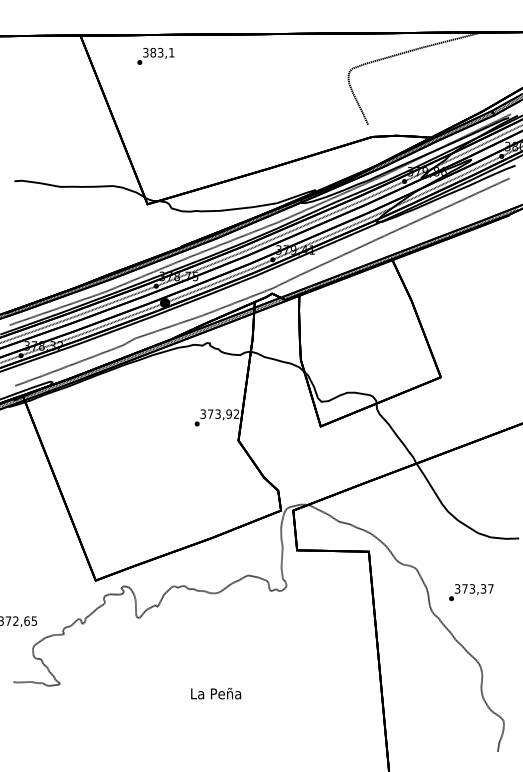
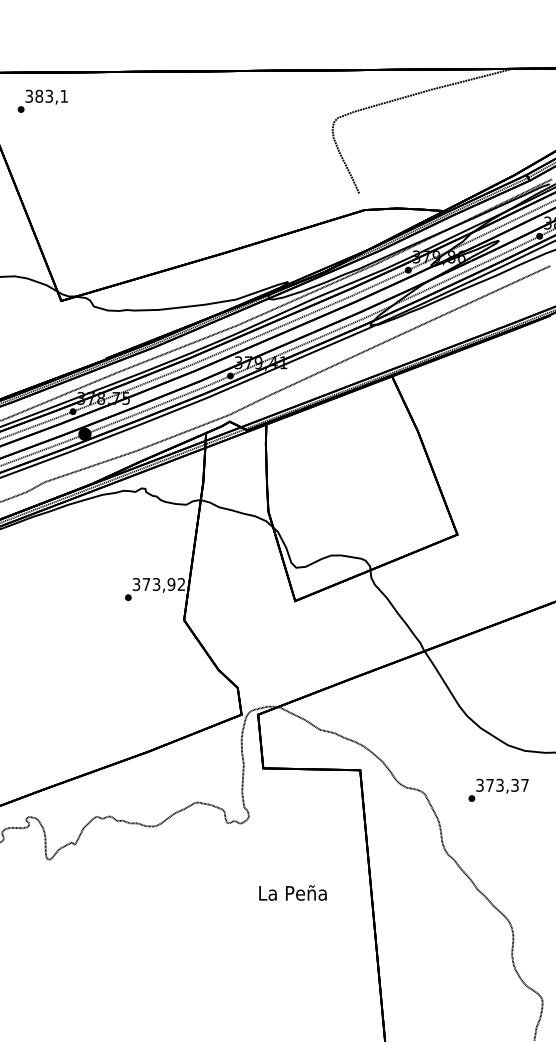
text: (155, 56) -> (42, 101), moved
text: (471, 592) -> (498, 790), moved
text: (216, 693) -> (293, 892), moved

